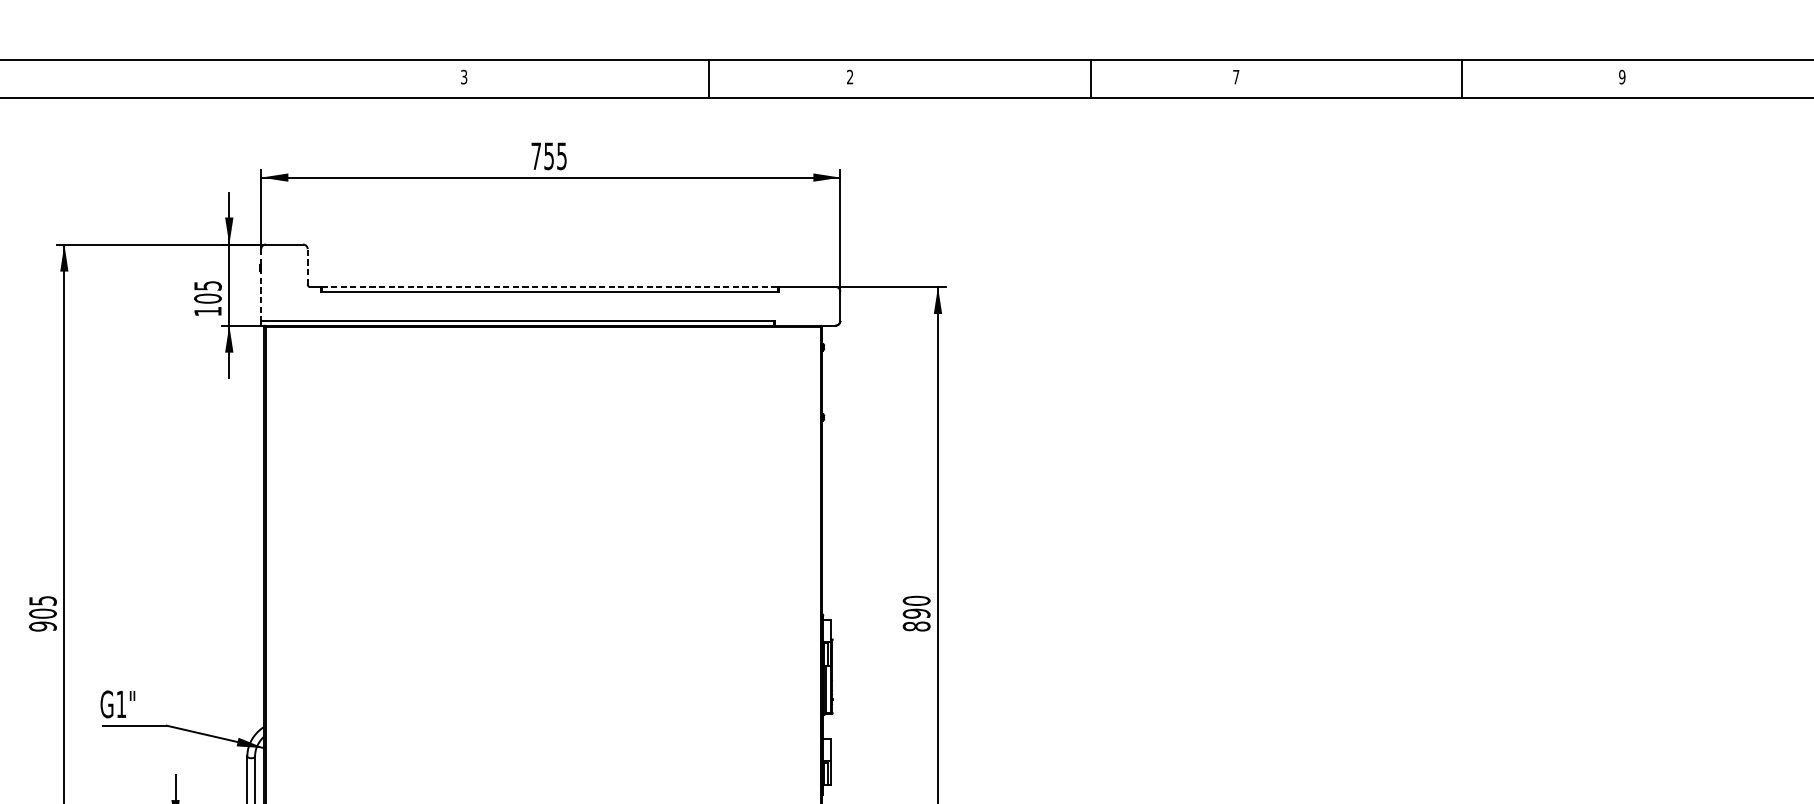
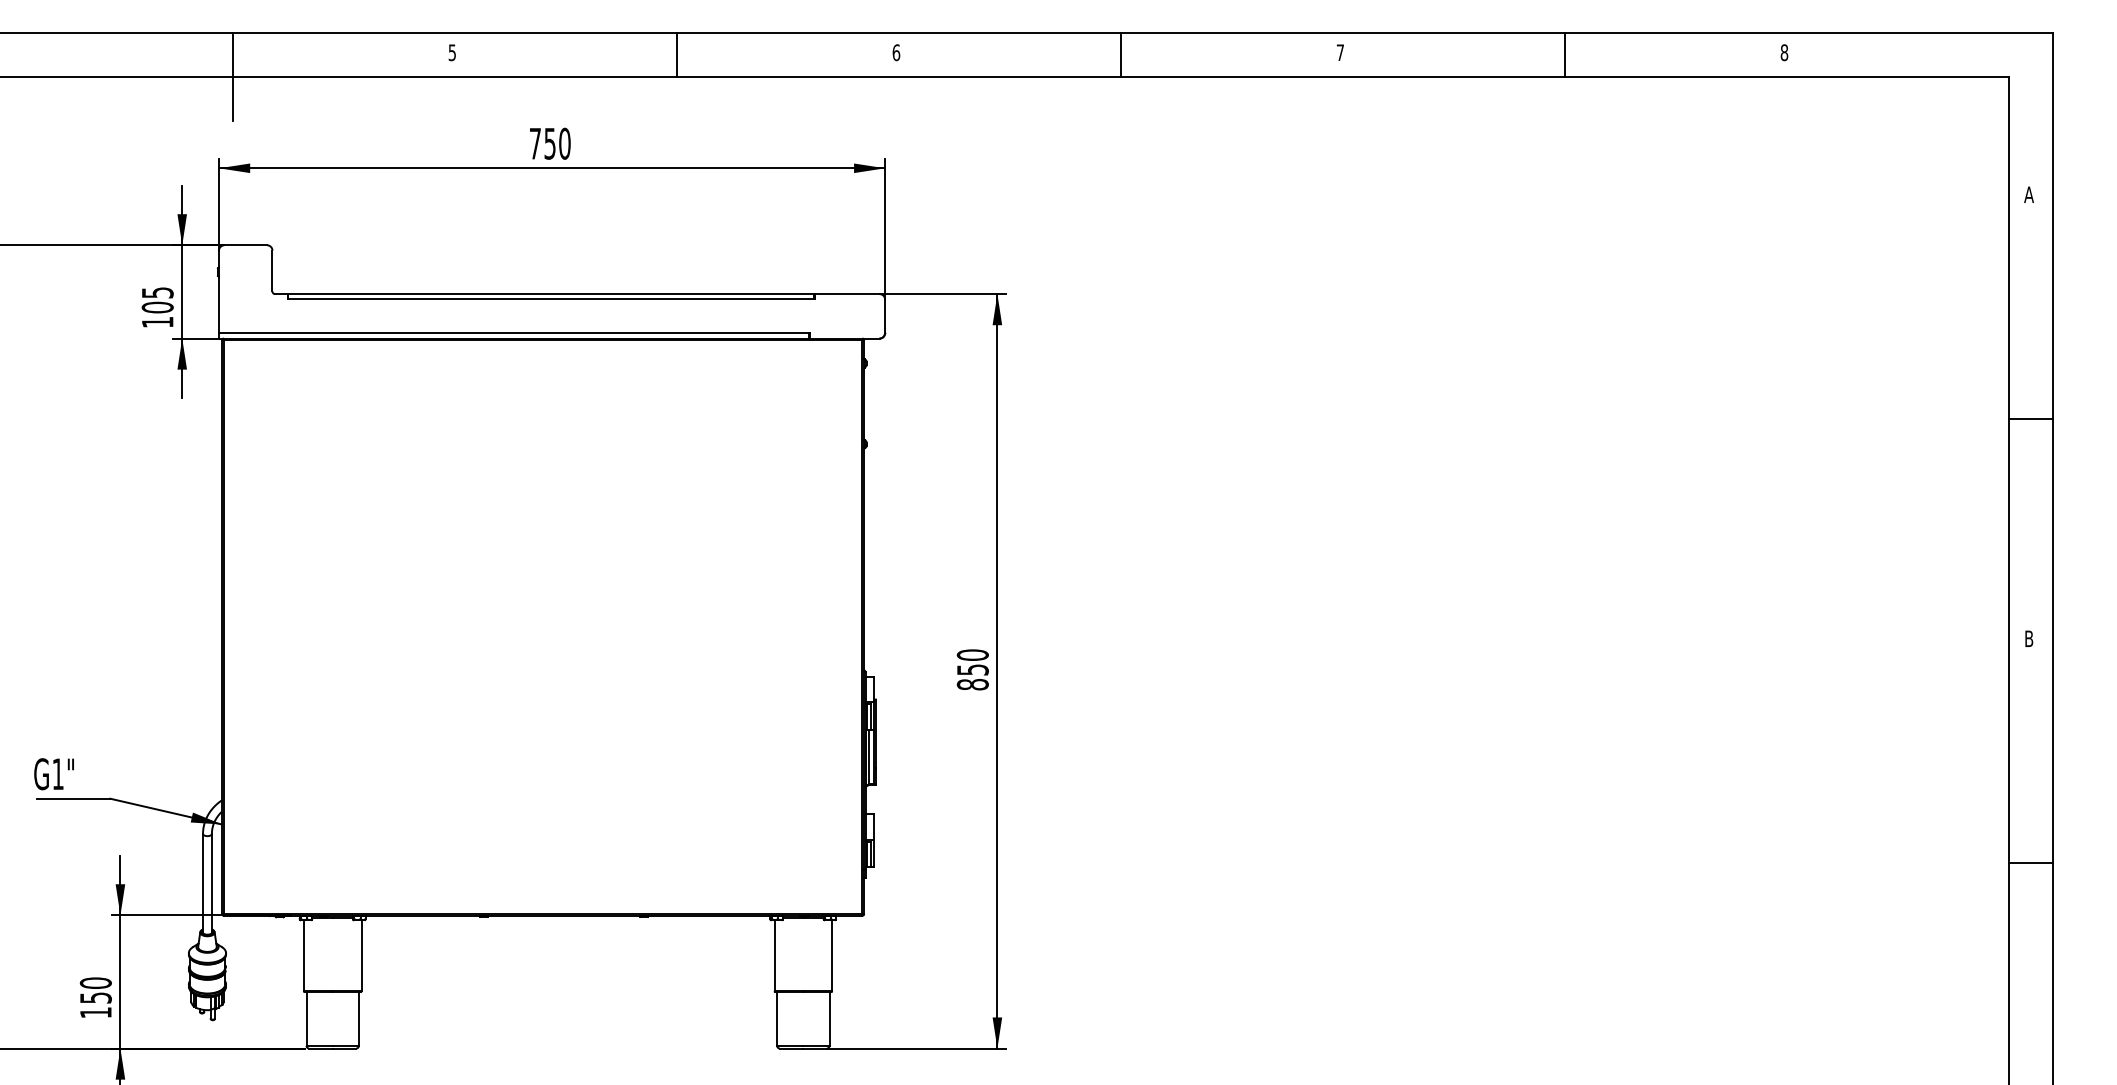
text: (464, 76) -> (452, 52), 3 -> 5
text: (850, 76) -> (896, 52), 2 -> 6
text: (1622, 76) -> (1784, 52), 9 -> 8
line: (708, 78) -> (676, 54), moved
line: (1091, 78) -> (1121, 54), moved
line: (1462, 78) -> (1565, 54), moved
line: (272, 97) -> (232, 76), added
text: (561, 156) -> (564, 143), 755 -> 750
line: (307, 266) -> (272, 270), dashed -> solid
line: (261, 285) -> (219, 292), dashed -> solid
line: (550, 287) -> (551, 294), dashed -> solid
text: (916, 613) -> (972, 669), 890 -> 850

